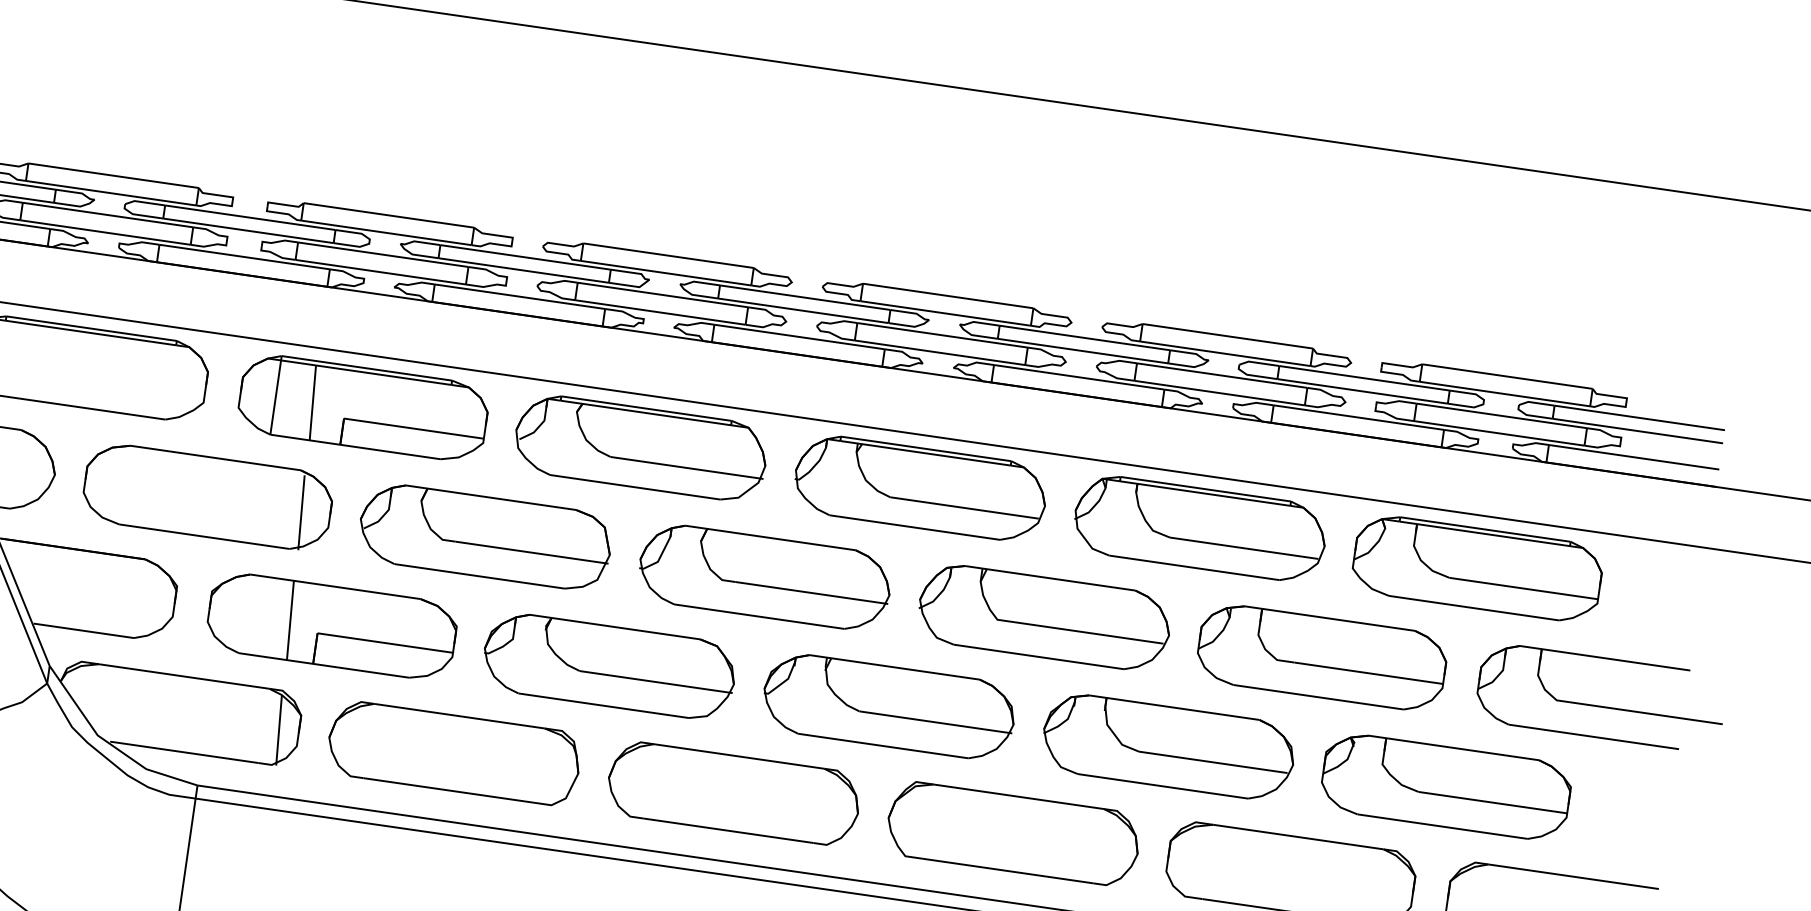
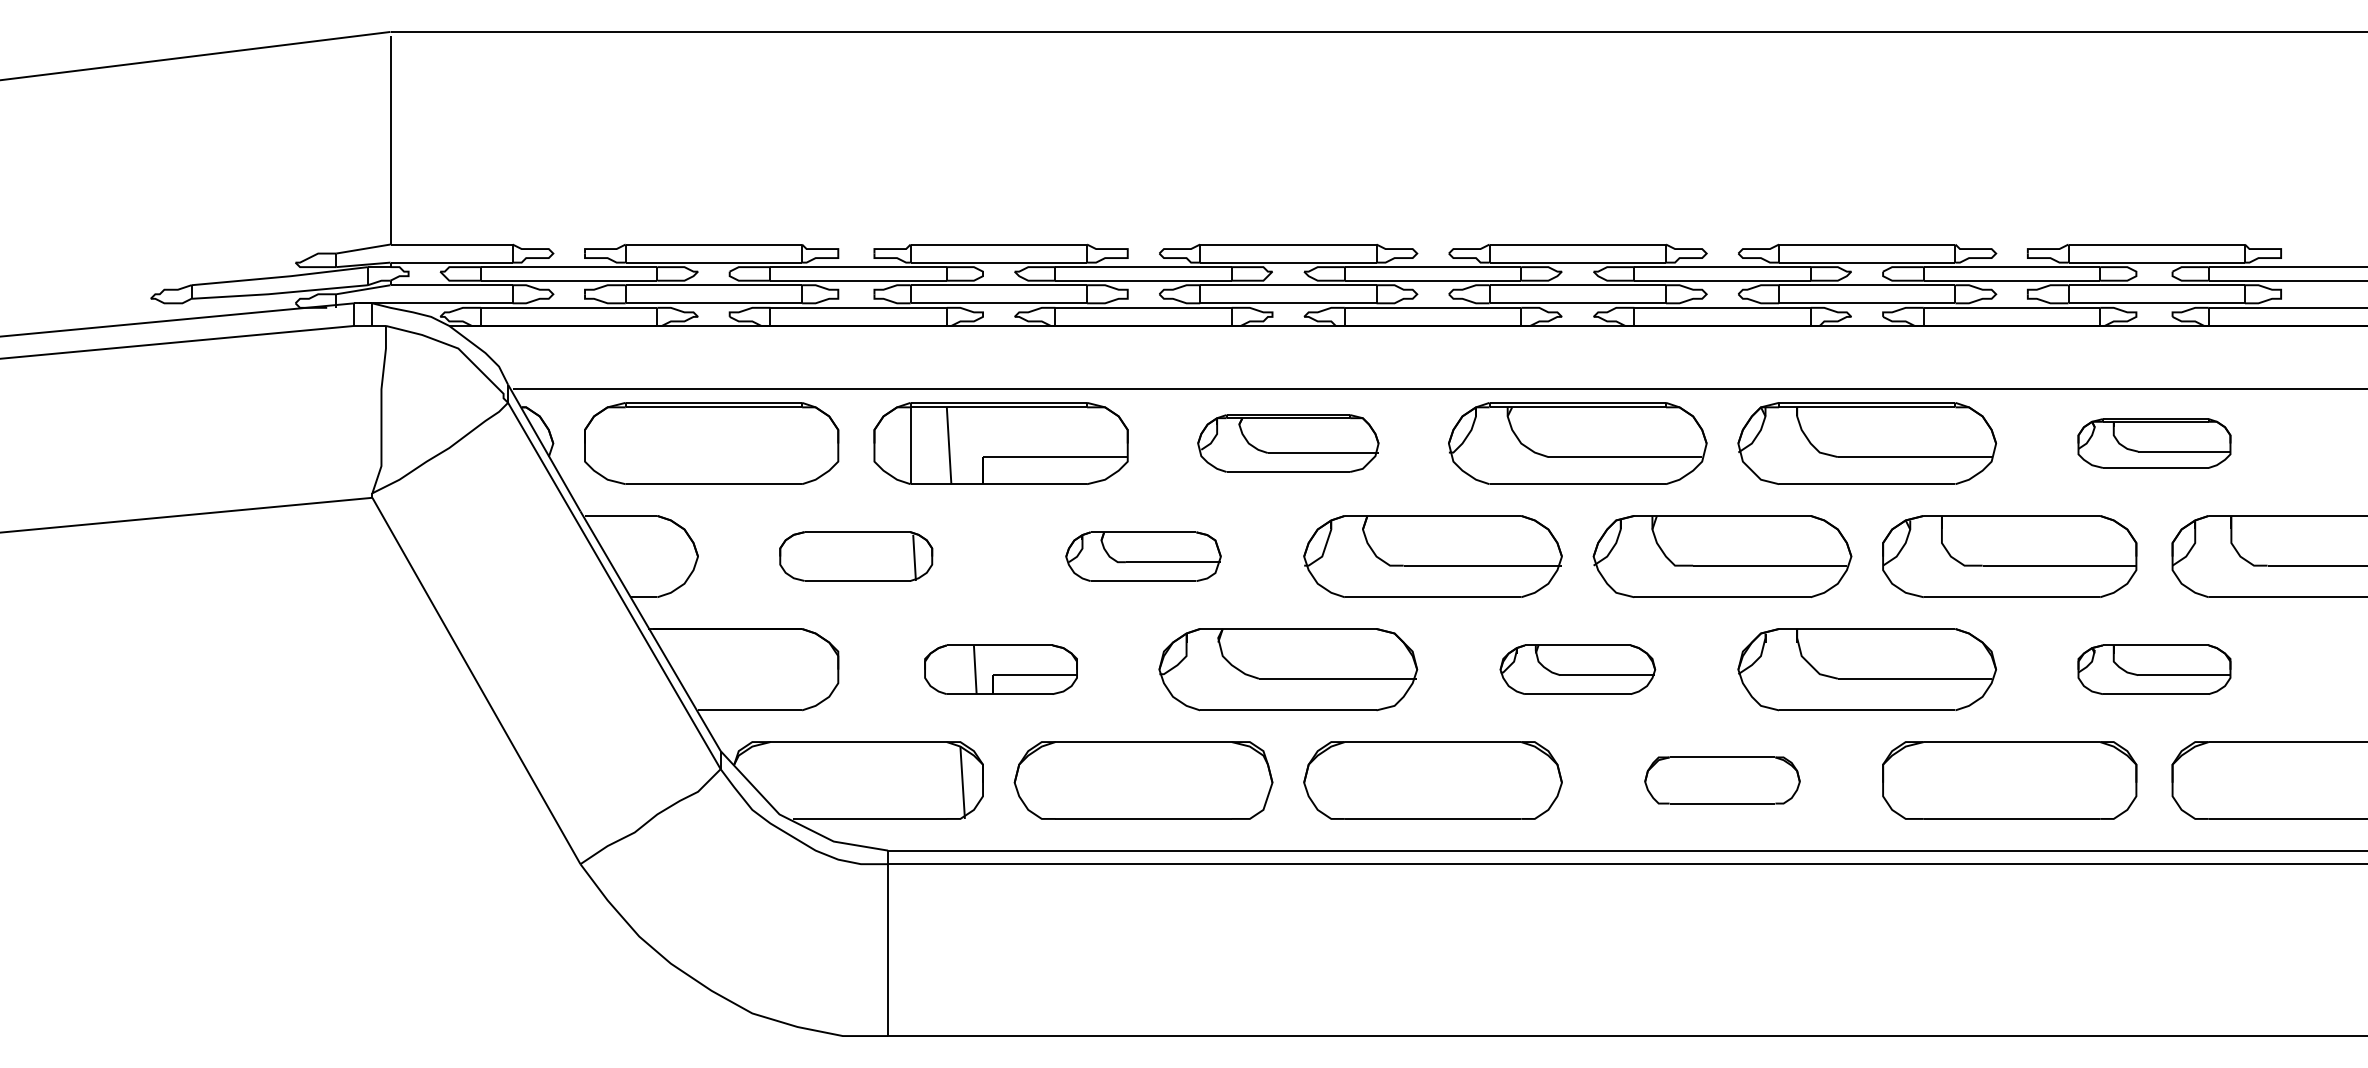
part: (641, 447) -> (1288, 443), size x0.7
part: (207, 496) -> (855, 556), size x0.6
part: (485, 536) -> (1143, 556), size x0.6
part: (1477, 568) -> (2154, 443), size x0.6
part: (331, 626) -> (1000, 669), size x0.6
part: (888, 706) -> (1577, 669), size x0.6
part: (1446, 786) -> (2154, 669), size x0.6
part: (1013, 833) -> (1722, 780), size x0.6

